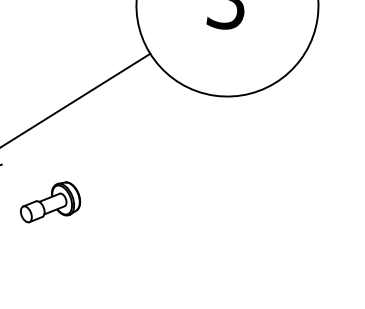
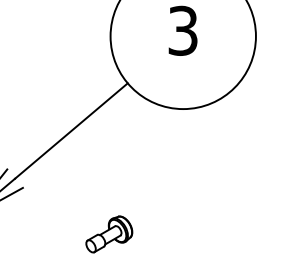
part: (51, 202) -> (109, 234), moved

